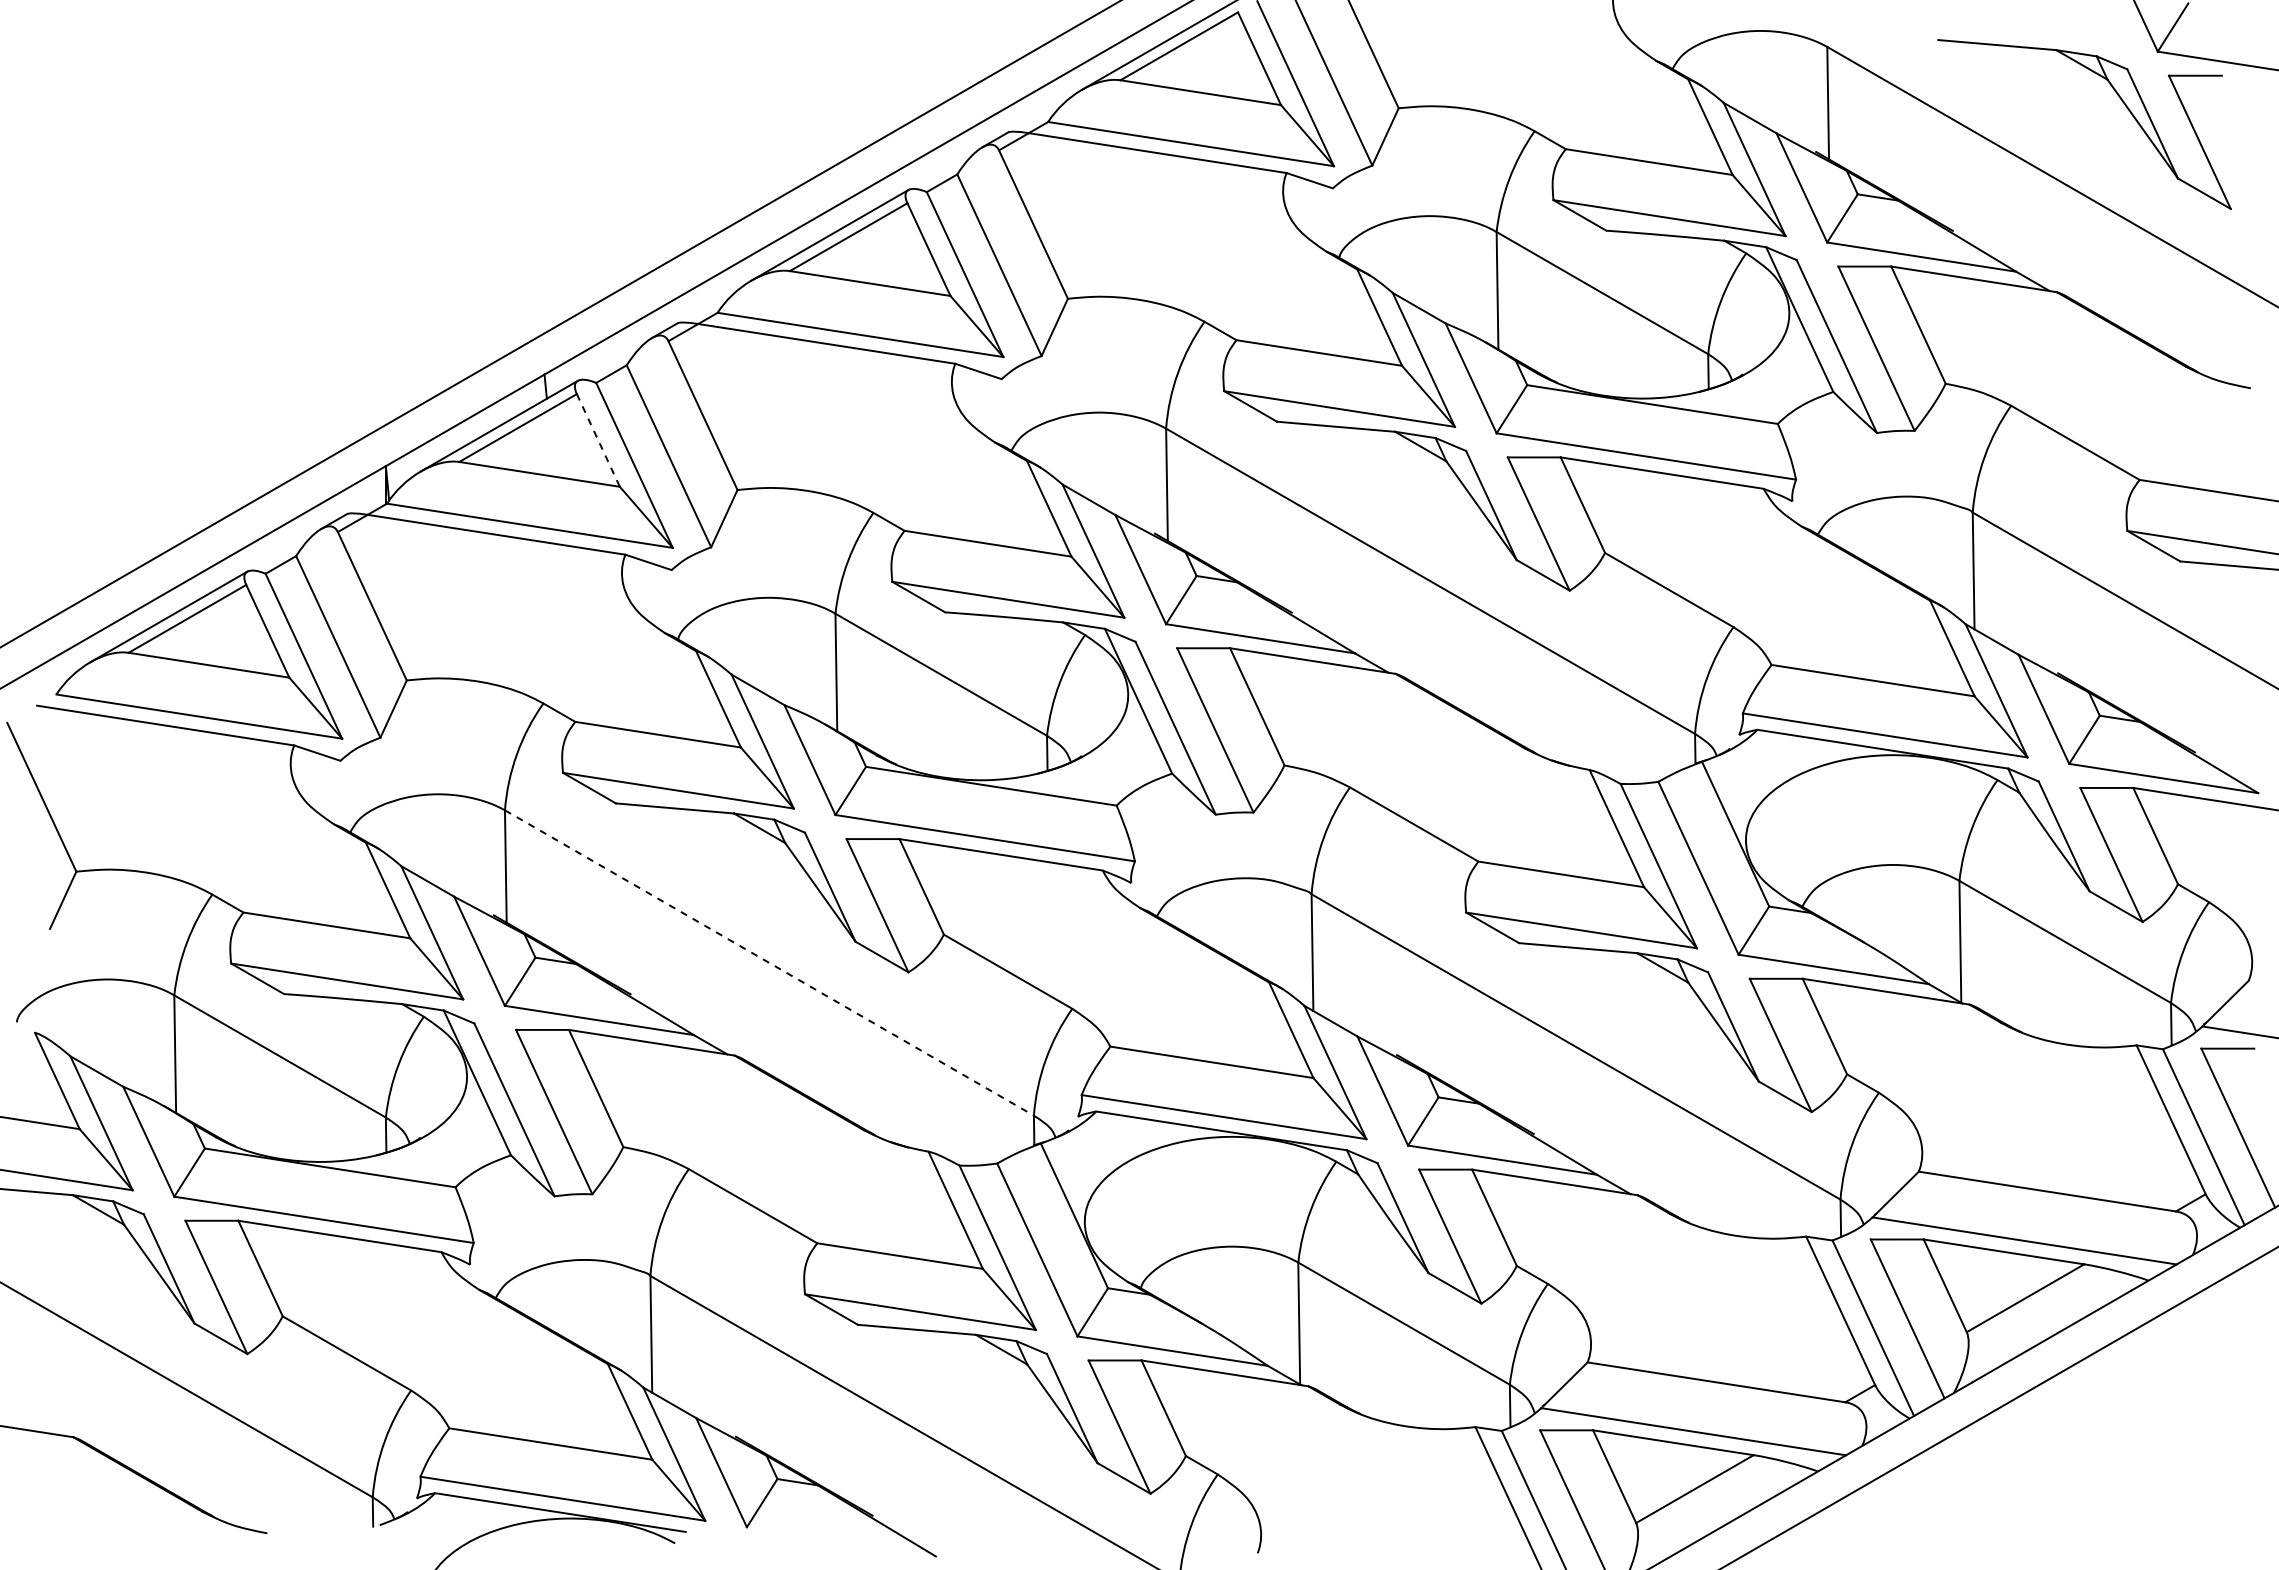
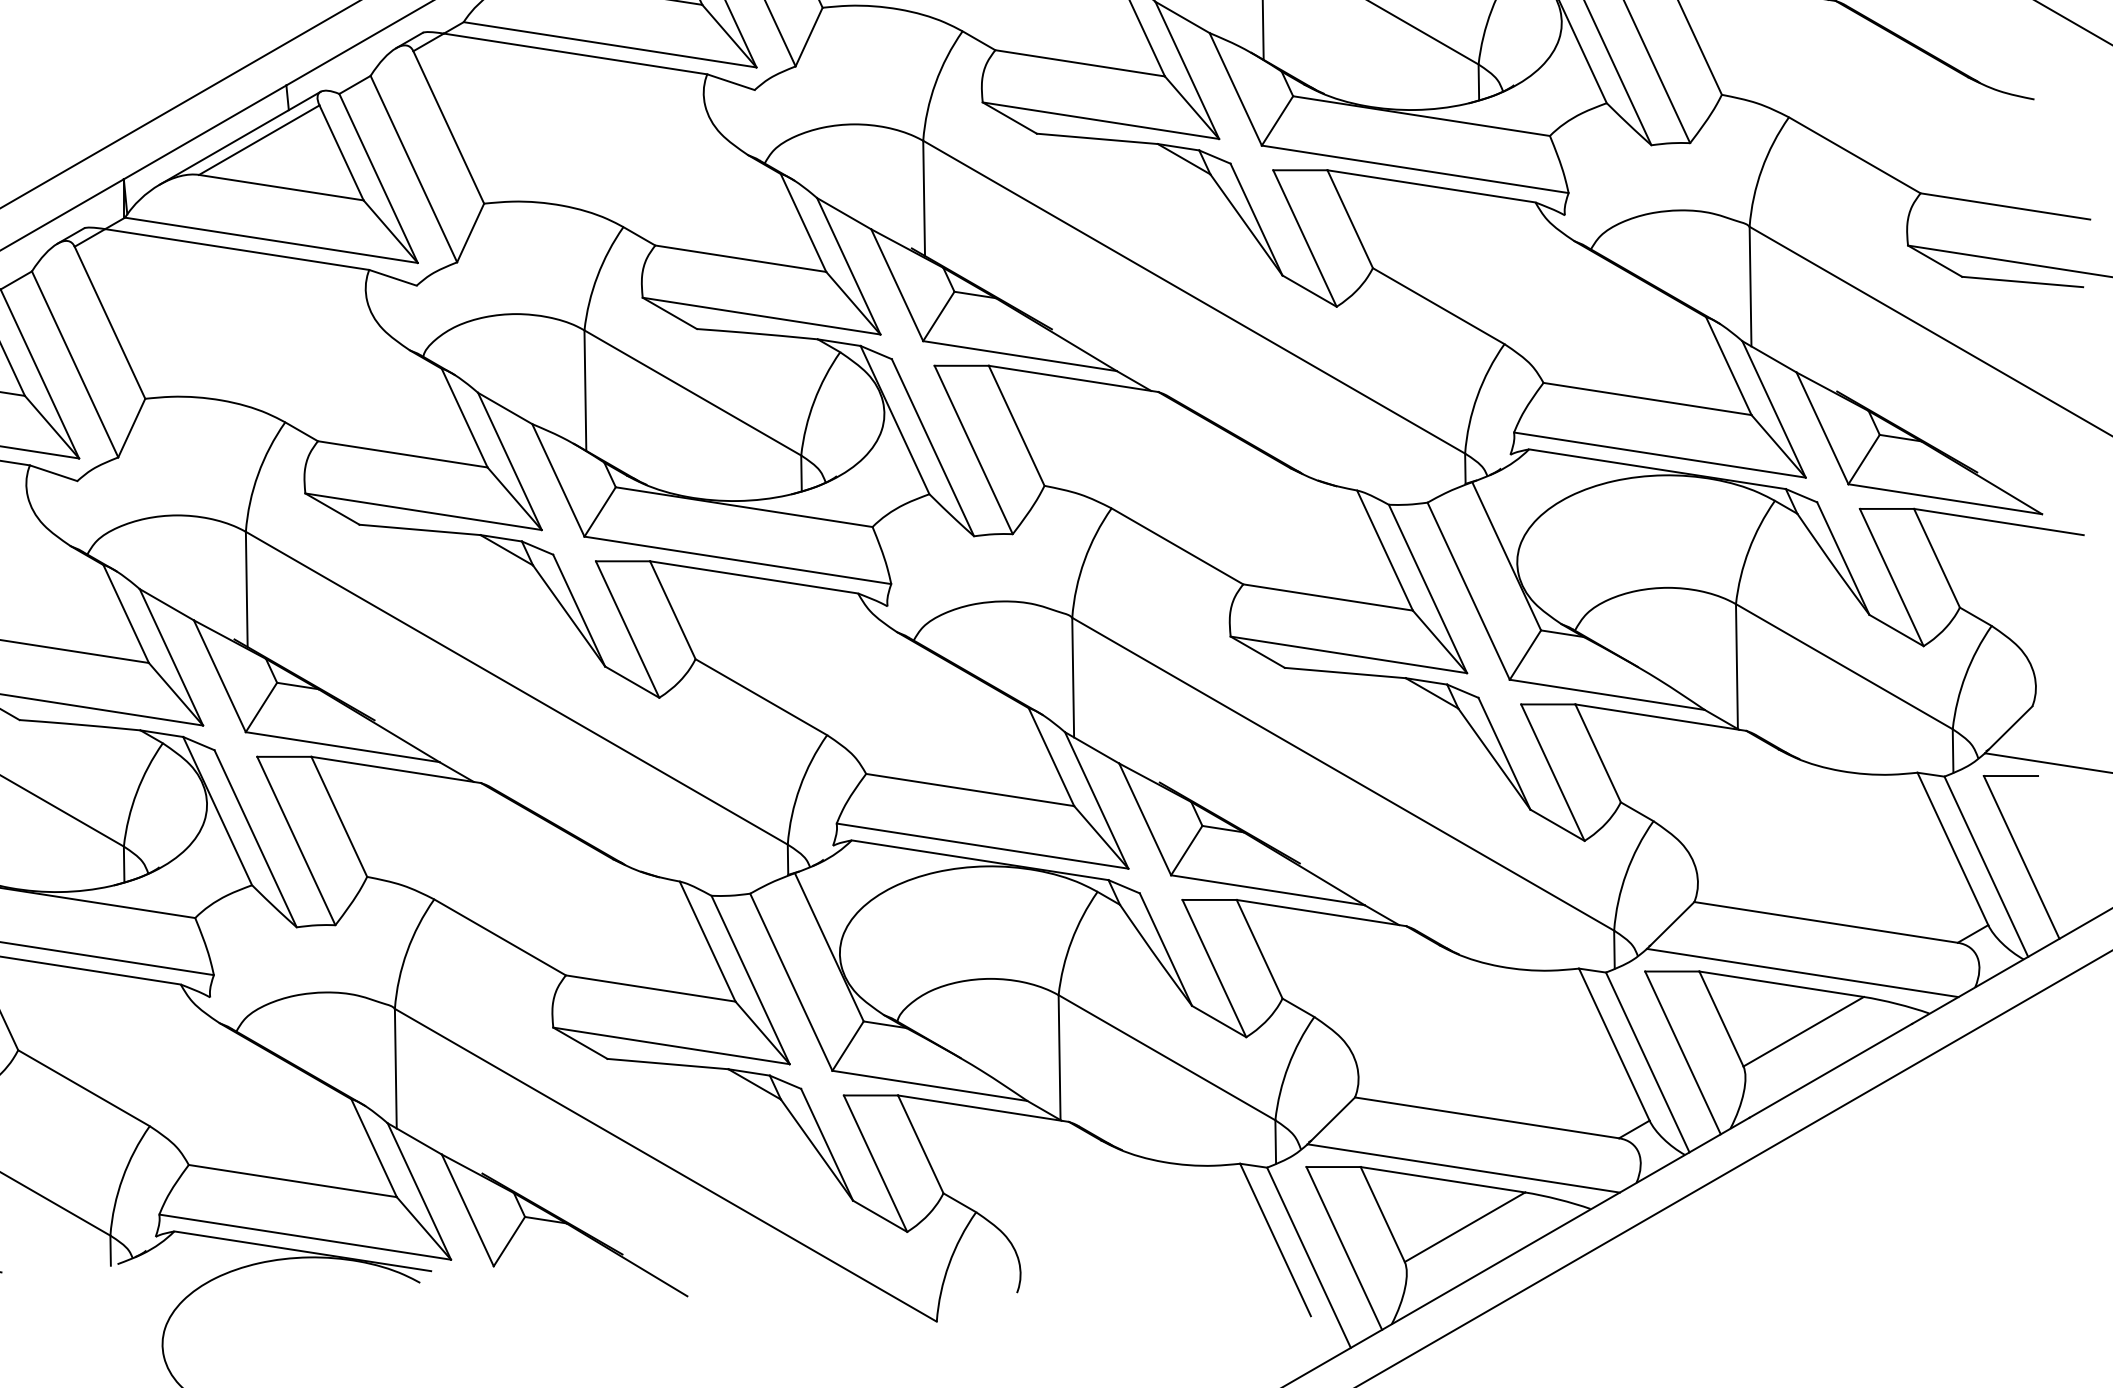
line: (598, 440) -> (341, 152), dashed -> solid
line: (769, 963) -> (516, 688), dashed -> solid

